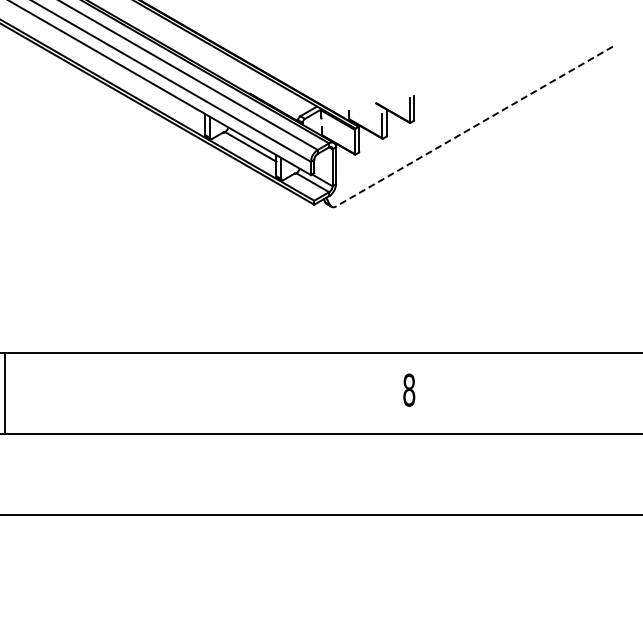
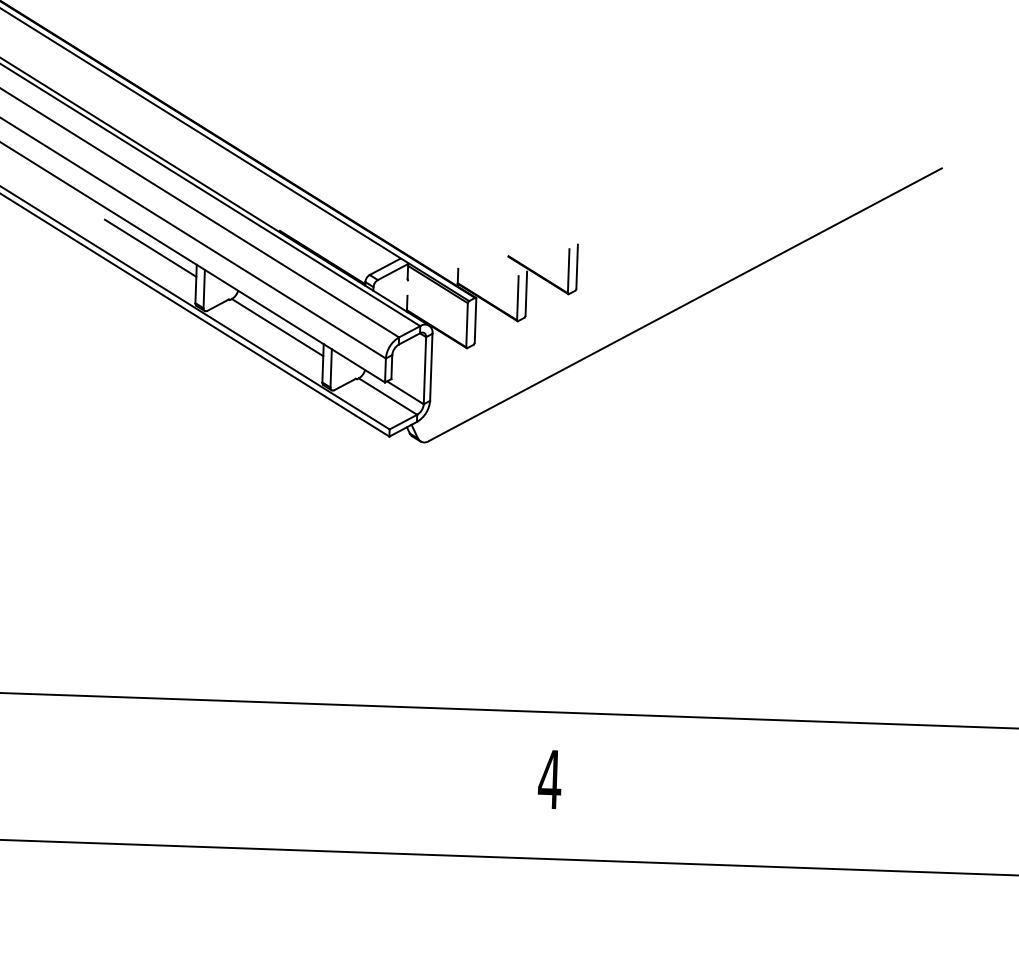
line: (179, 105) -> (150, 247), added
line: (474, 126) -> (685, 304), dashed -> solid
text: (408, 389) -> (548, 778), 8 -> 4

